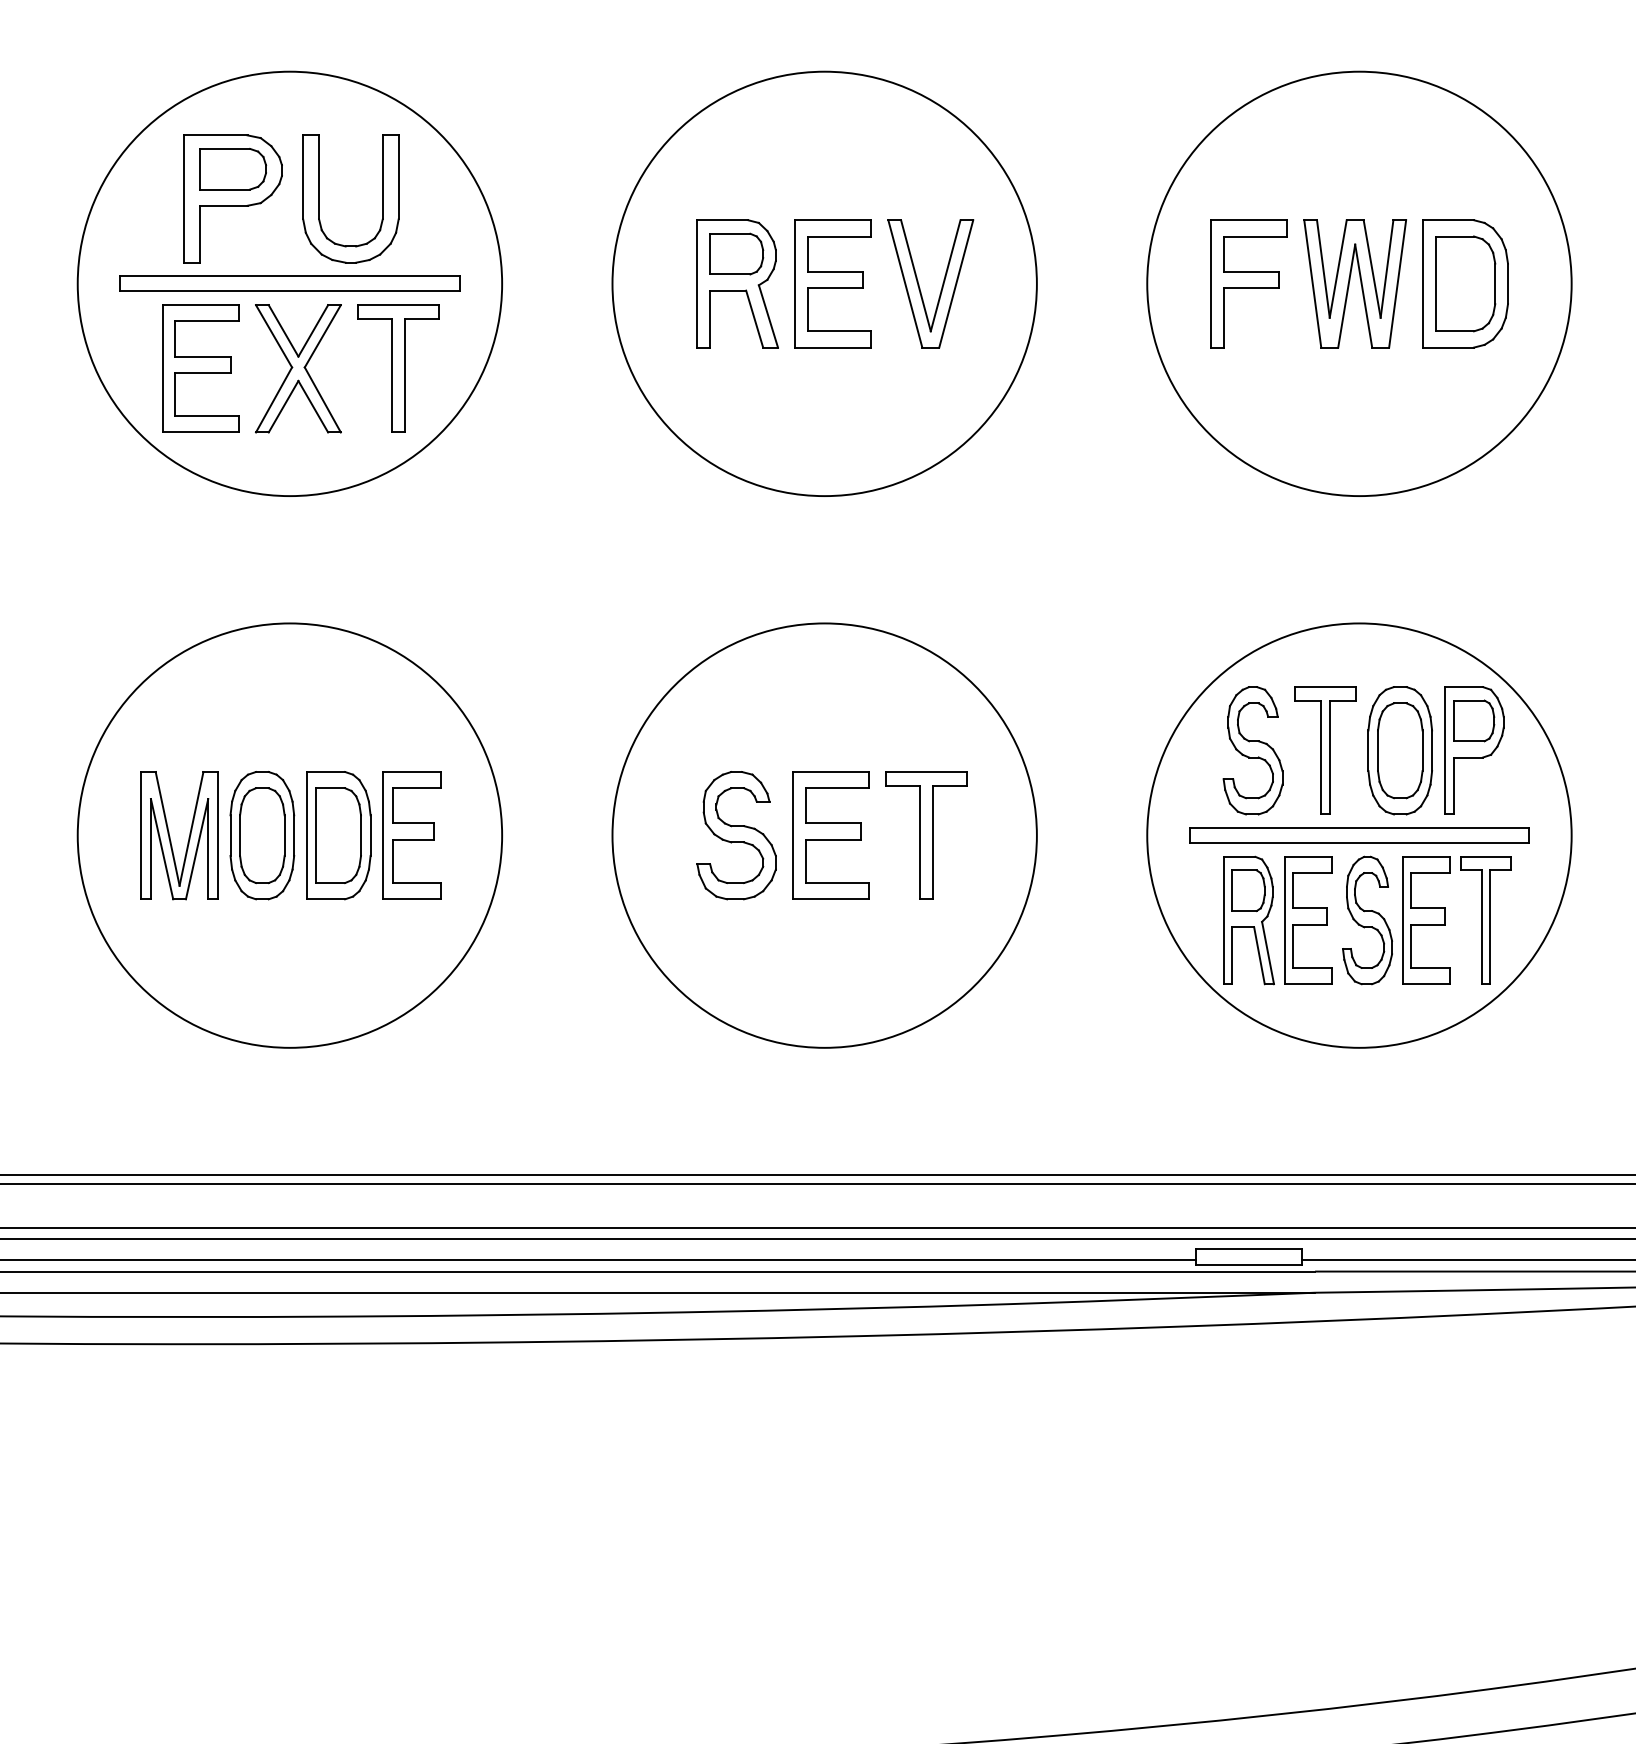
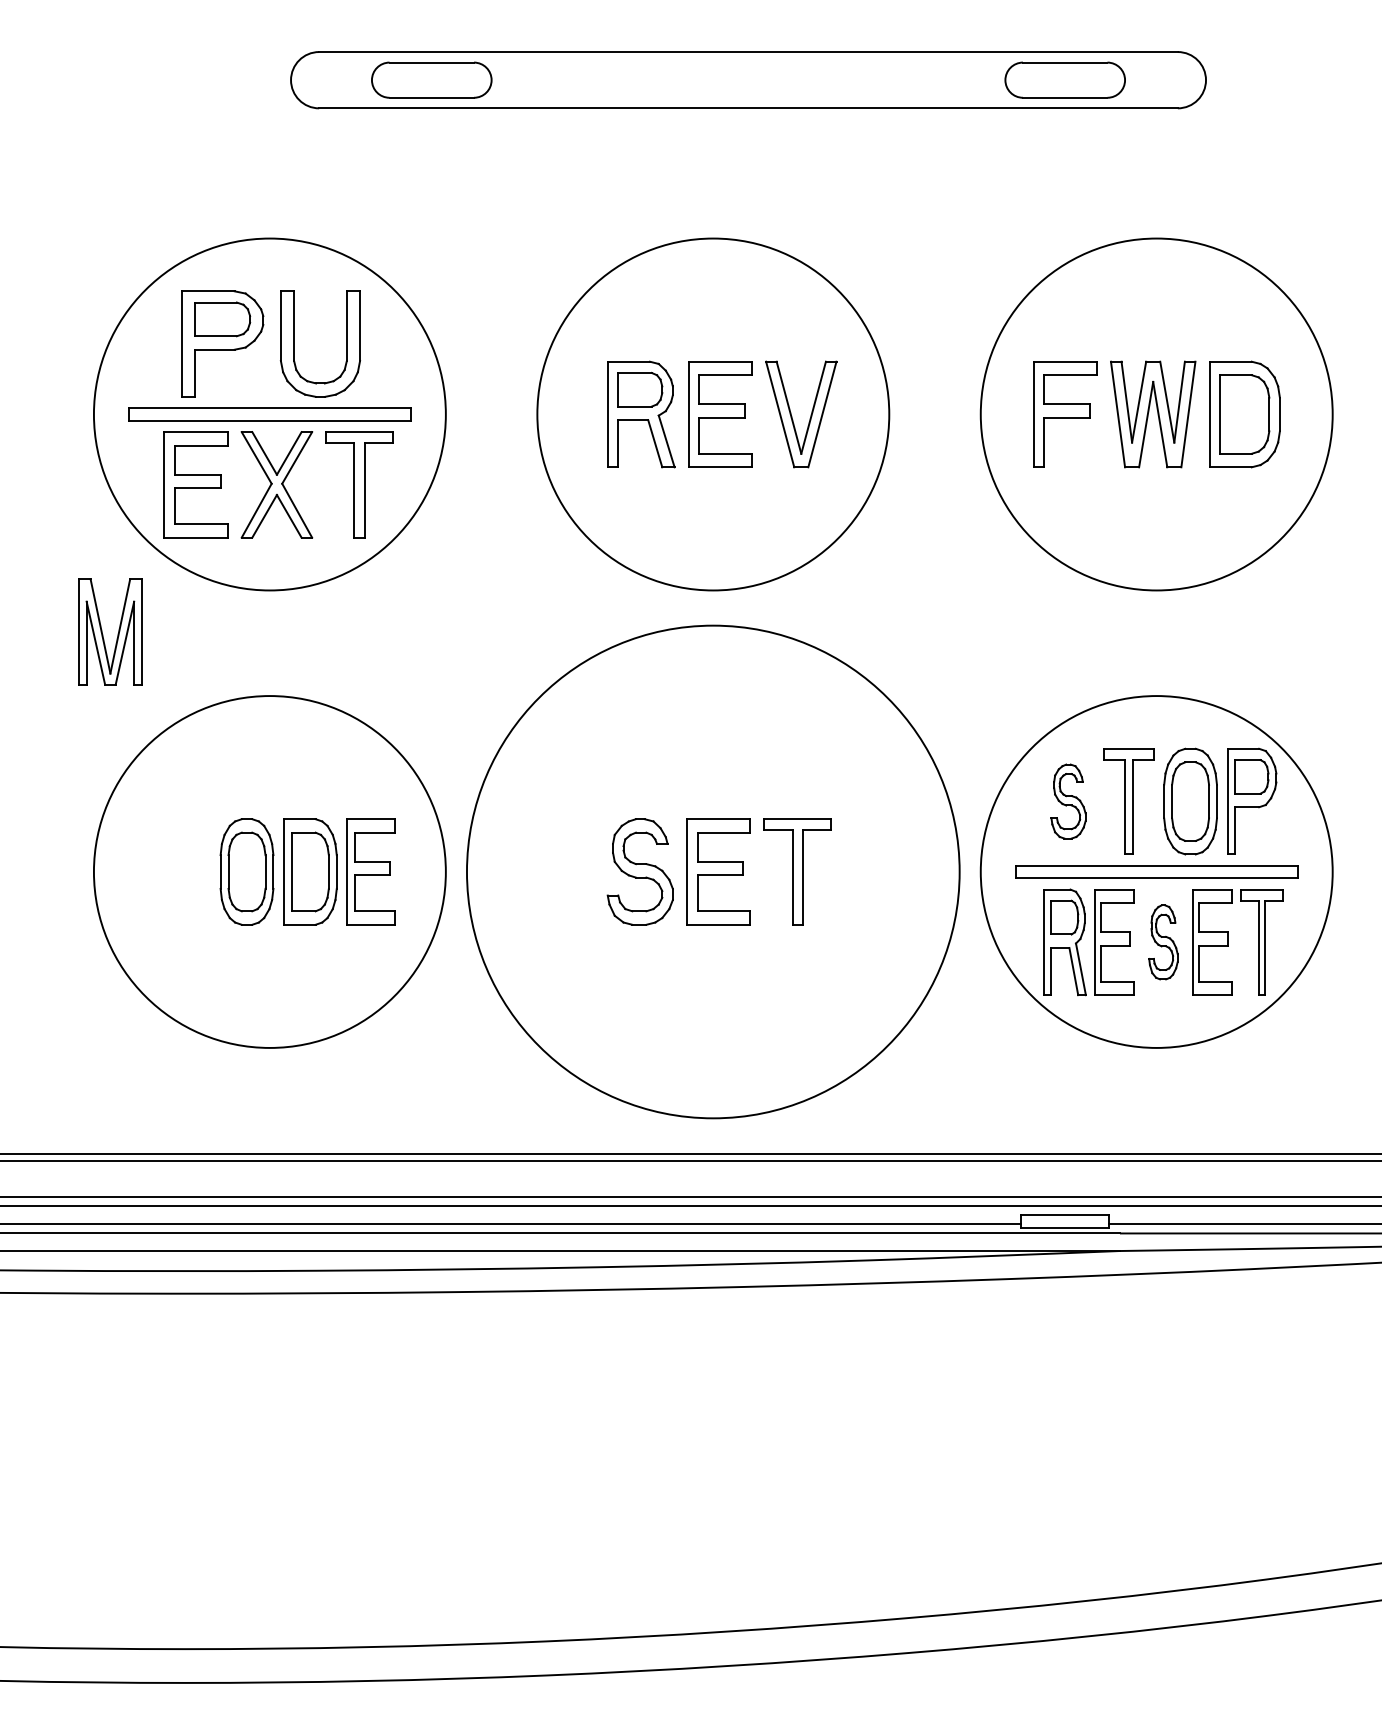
part: (1253, 750) -> (1068, 801), size x0.7
circle: (824, 835) -> (713, 871), size x1.4
part: (188, 837) -> (117, 633), moved
part: (1367, 920) -> (1163, 942), size x0.7

